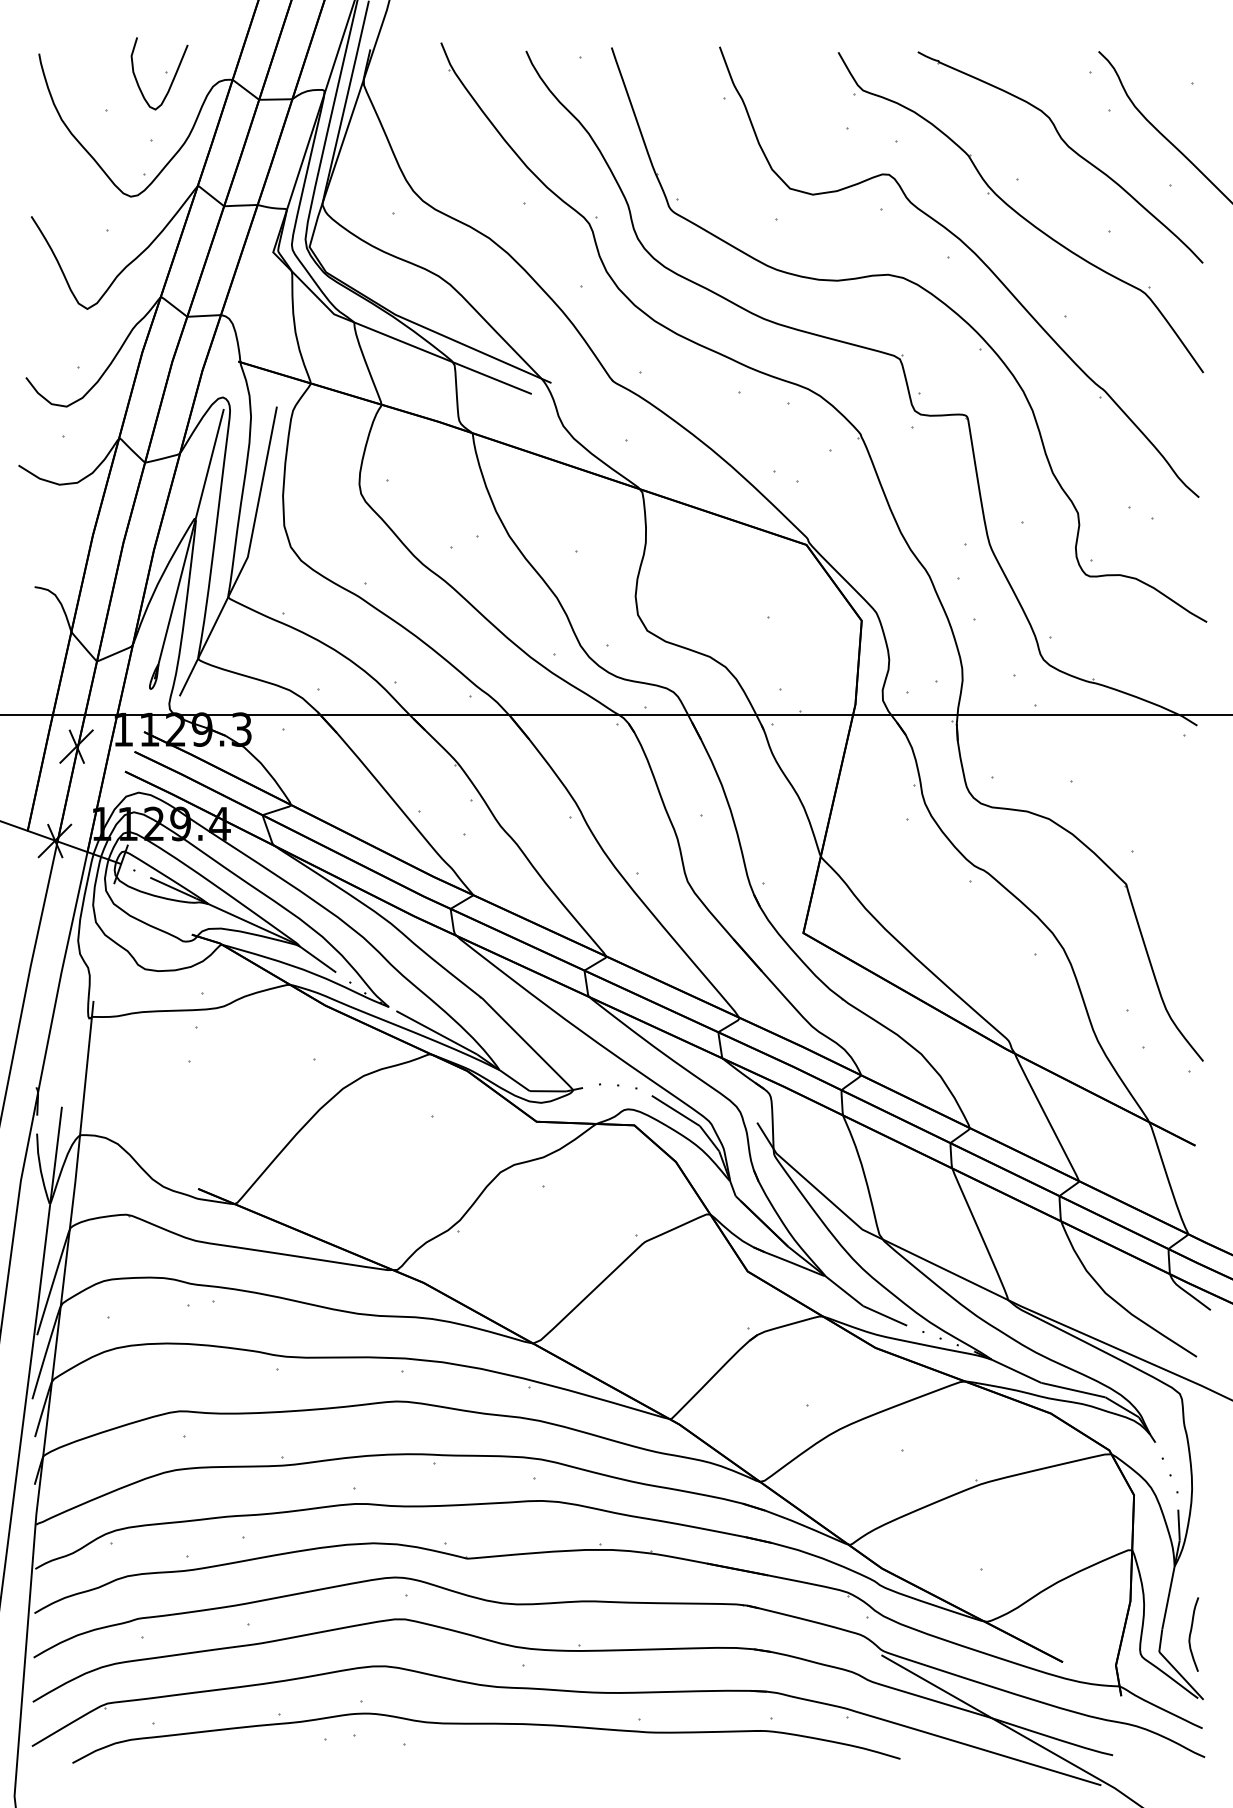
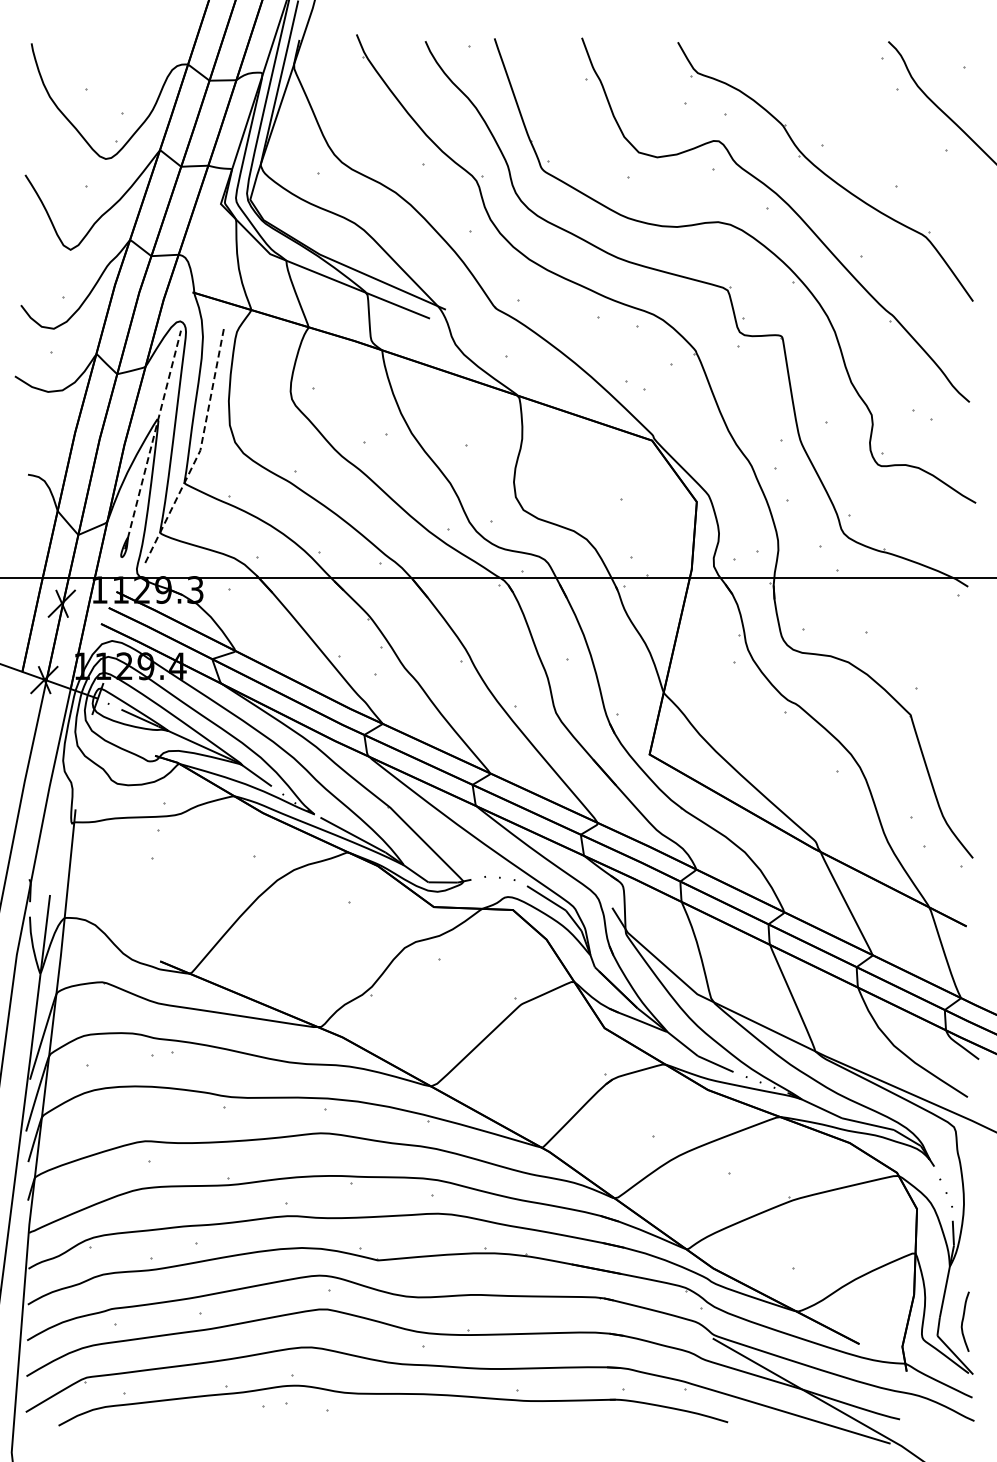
part: (158, 73) -> (128, 59), removed
part: (1069, 149) -> (864, 120), removed
line: (189, 544) -> (153, 440), solid -> dashed
line: (247, 557) -> (200, 450), solid -> dashed

